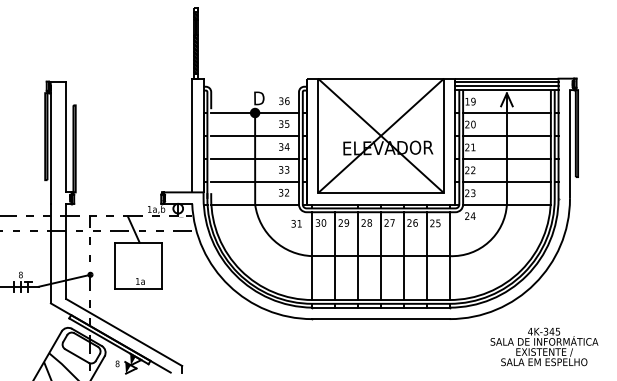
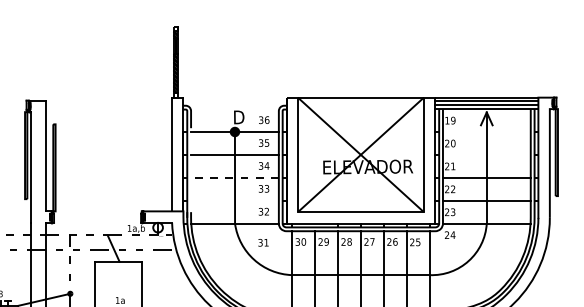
line: (506, 113) -> (486, 132), removed
line: (506, 135) -> (486, 154), removed
line: (255, 158) -> (235, 177), solid -> dashed
line: (255, 181) -> (235, 200), removed
text: (296, 223) -> (263, 242), moved

